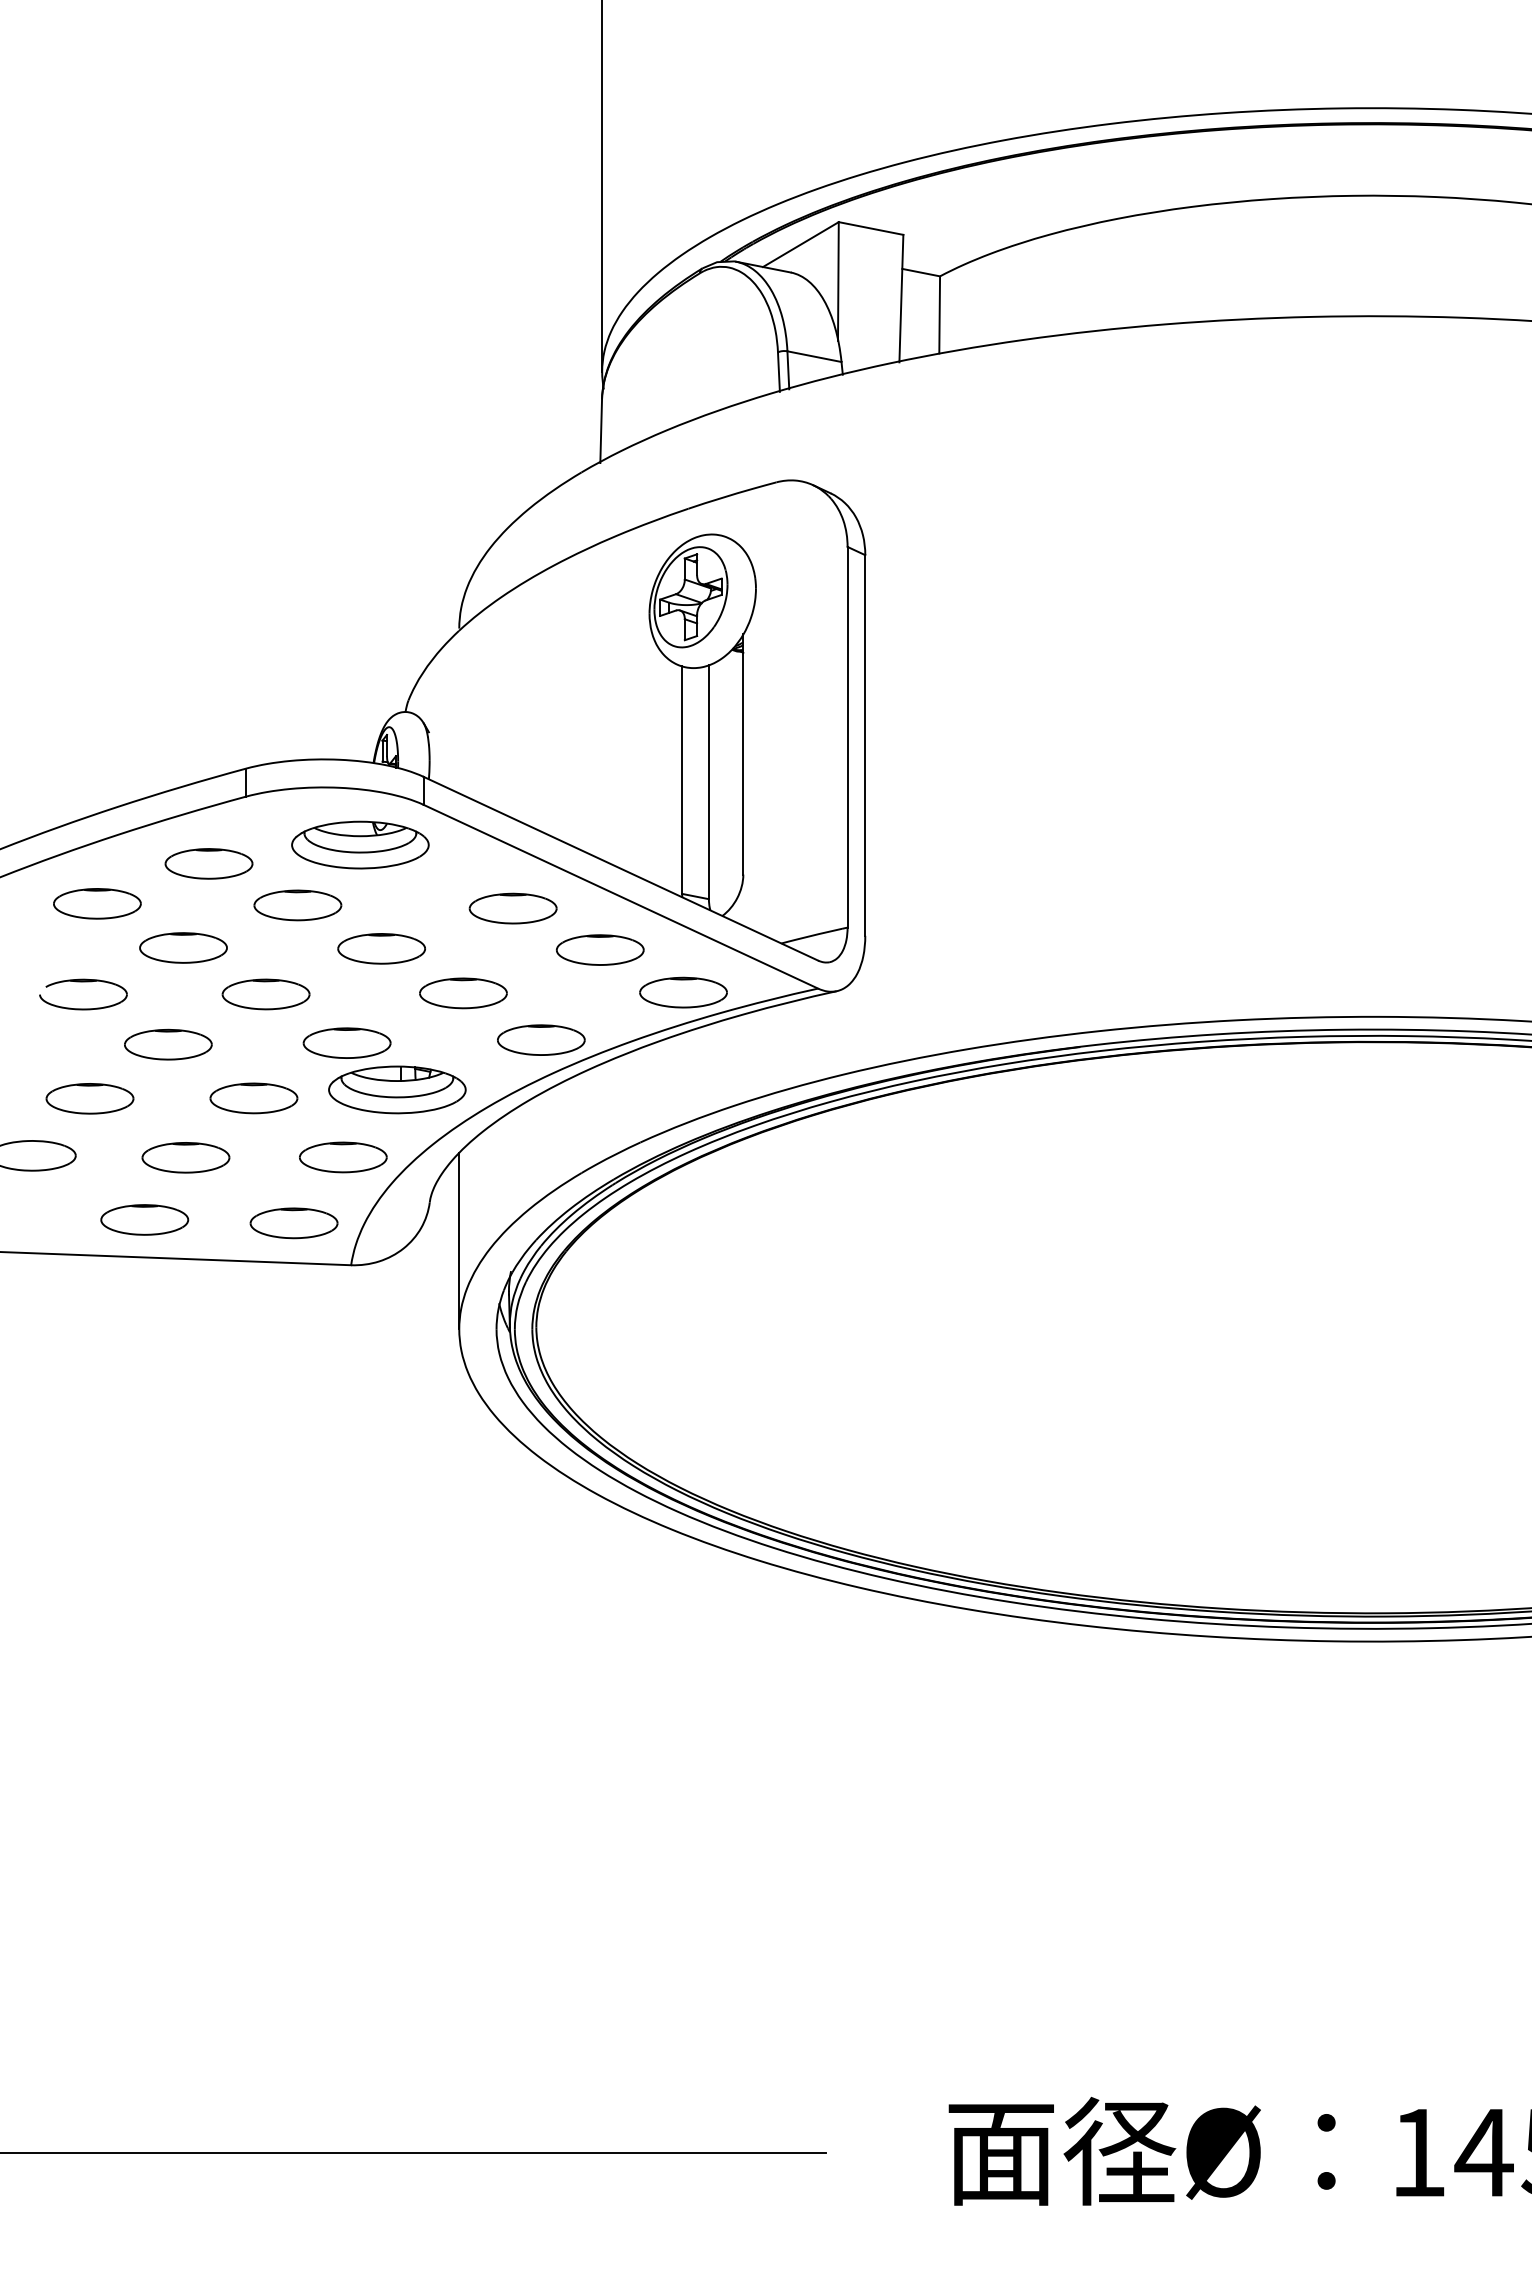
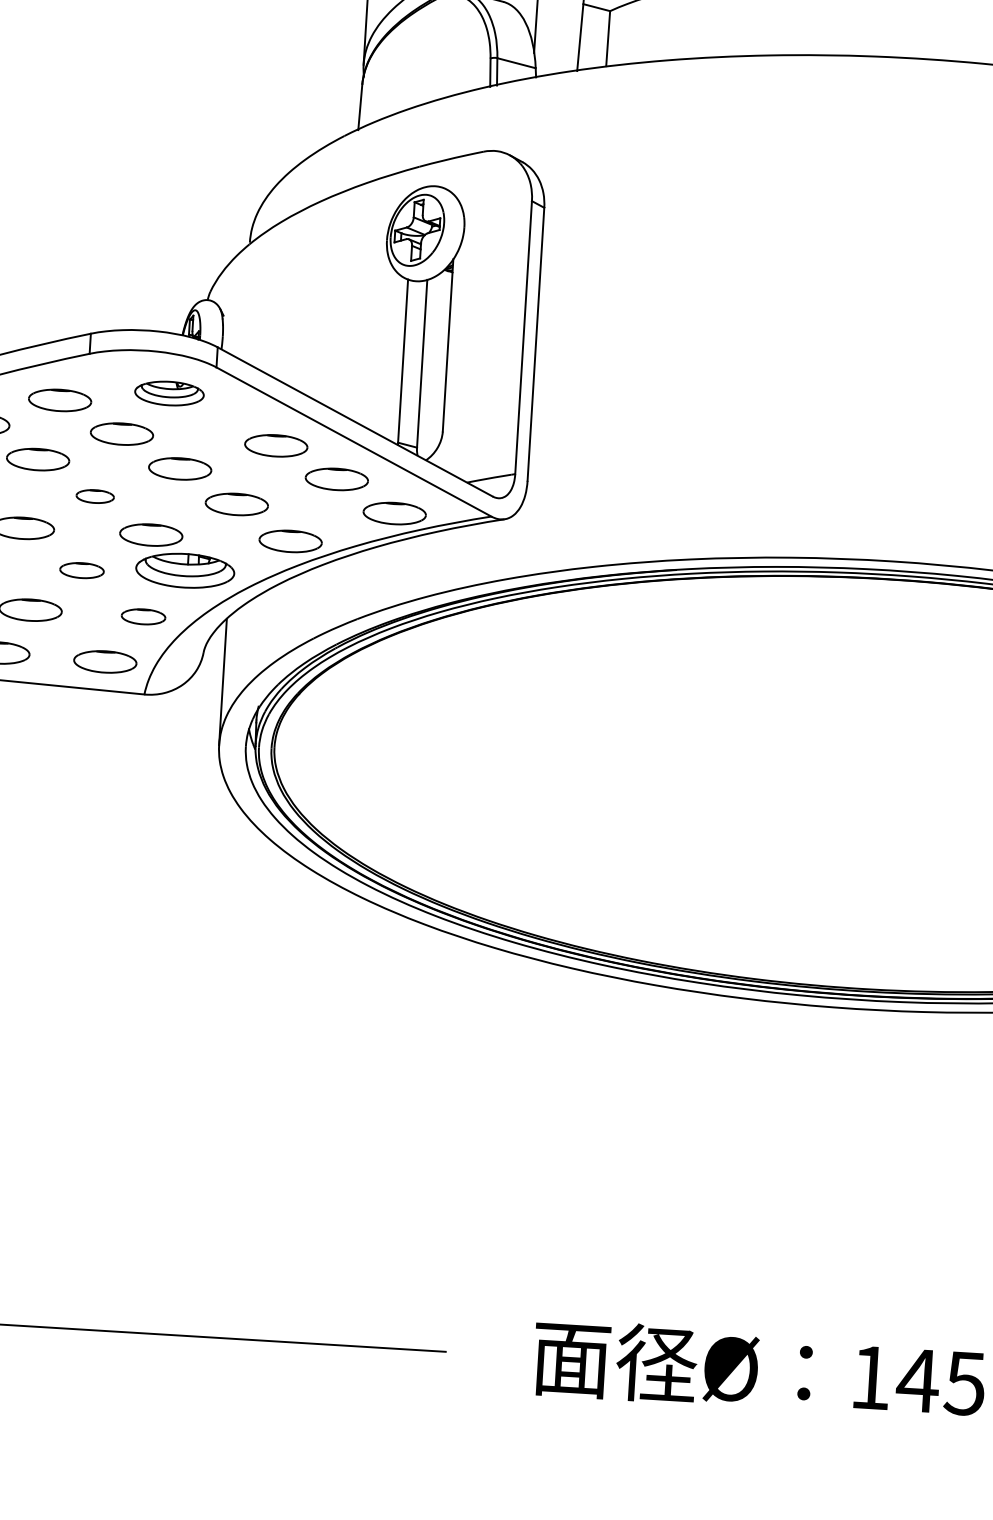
part: (360, 844) -> (169, 393), size x0.7
part: (265, 994) -> (94, 496), size x0.6
part: (253, 1098) -> (81, 570), size x0.7
part: (343, 1157) -> (143, 616), size x0.7

